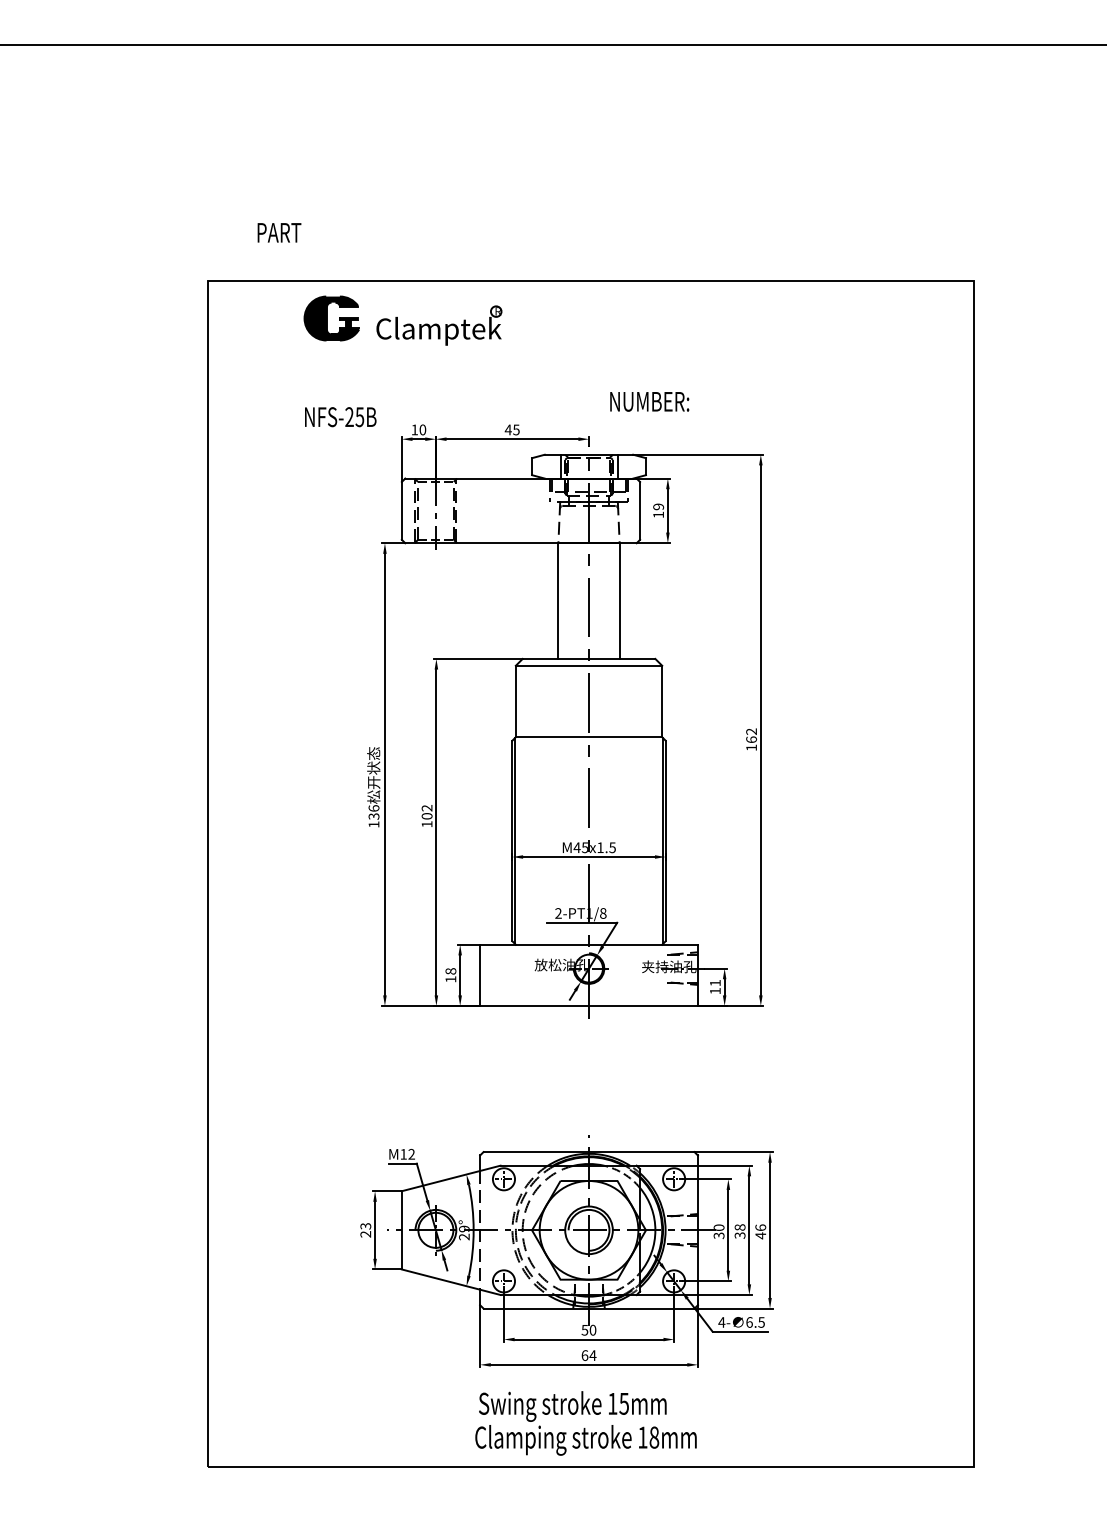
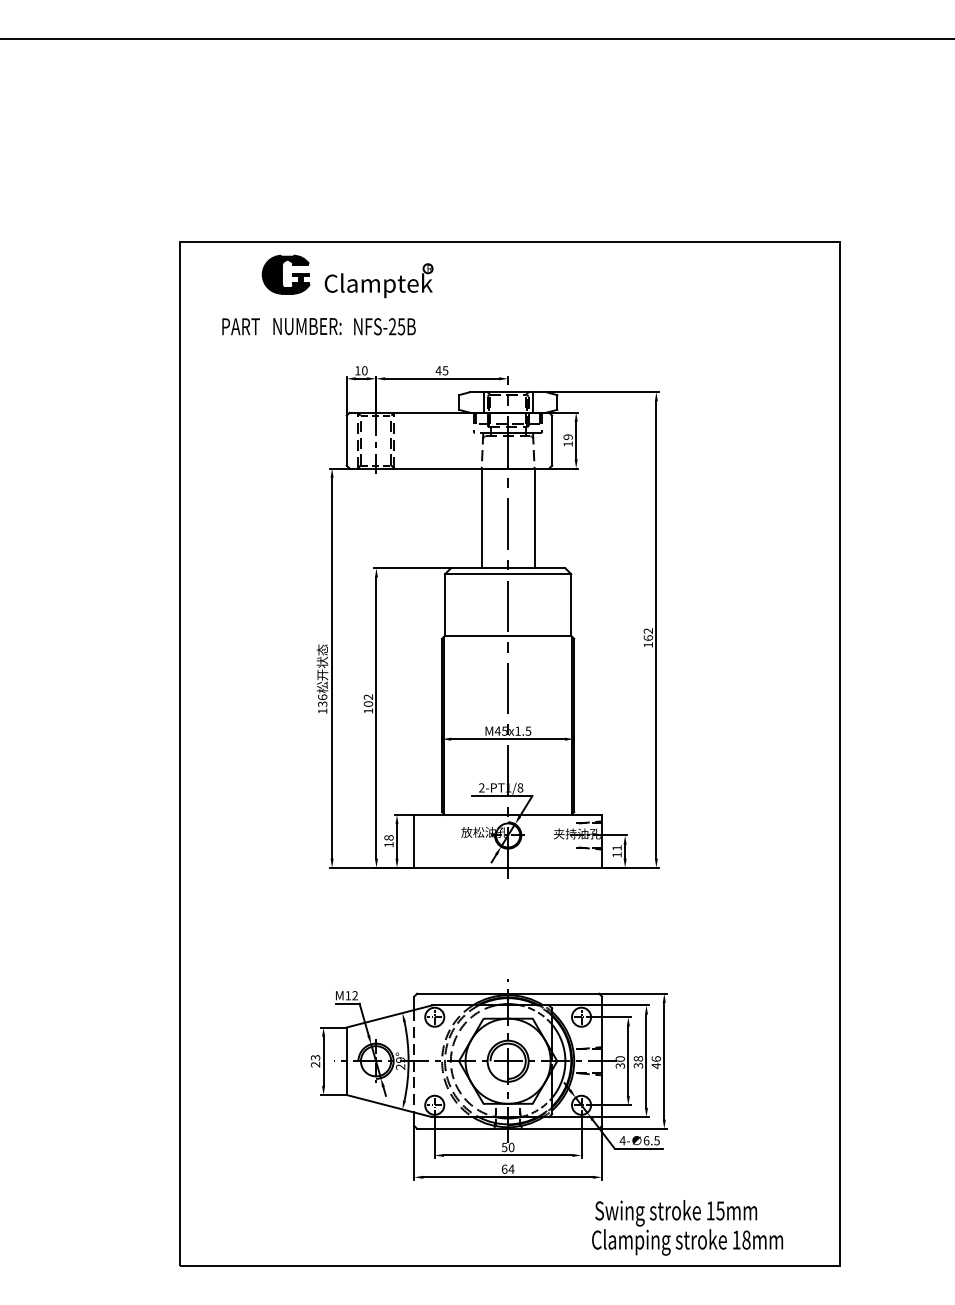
text: (278, 232) -> (240, 326), moved
text: (649, 401) -> (307, 326), moved
text: (340, 416) -> (384, 326), moved
text: (585, 1423) -> (687, 1227), moved

